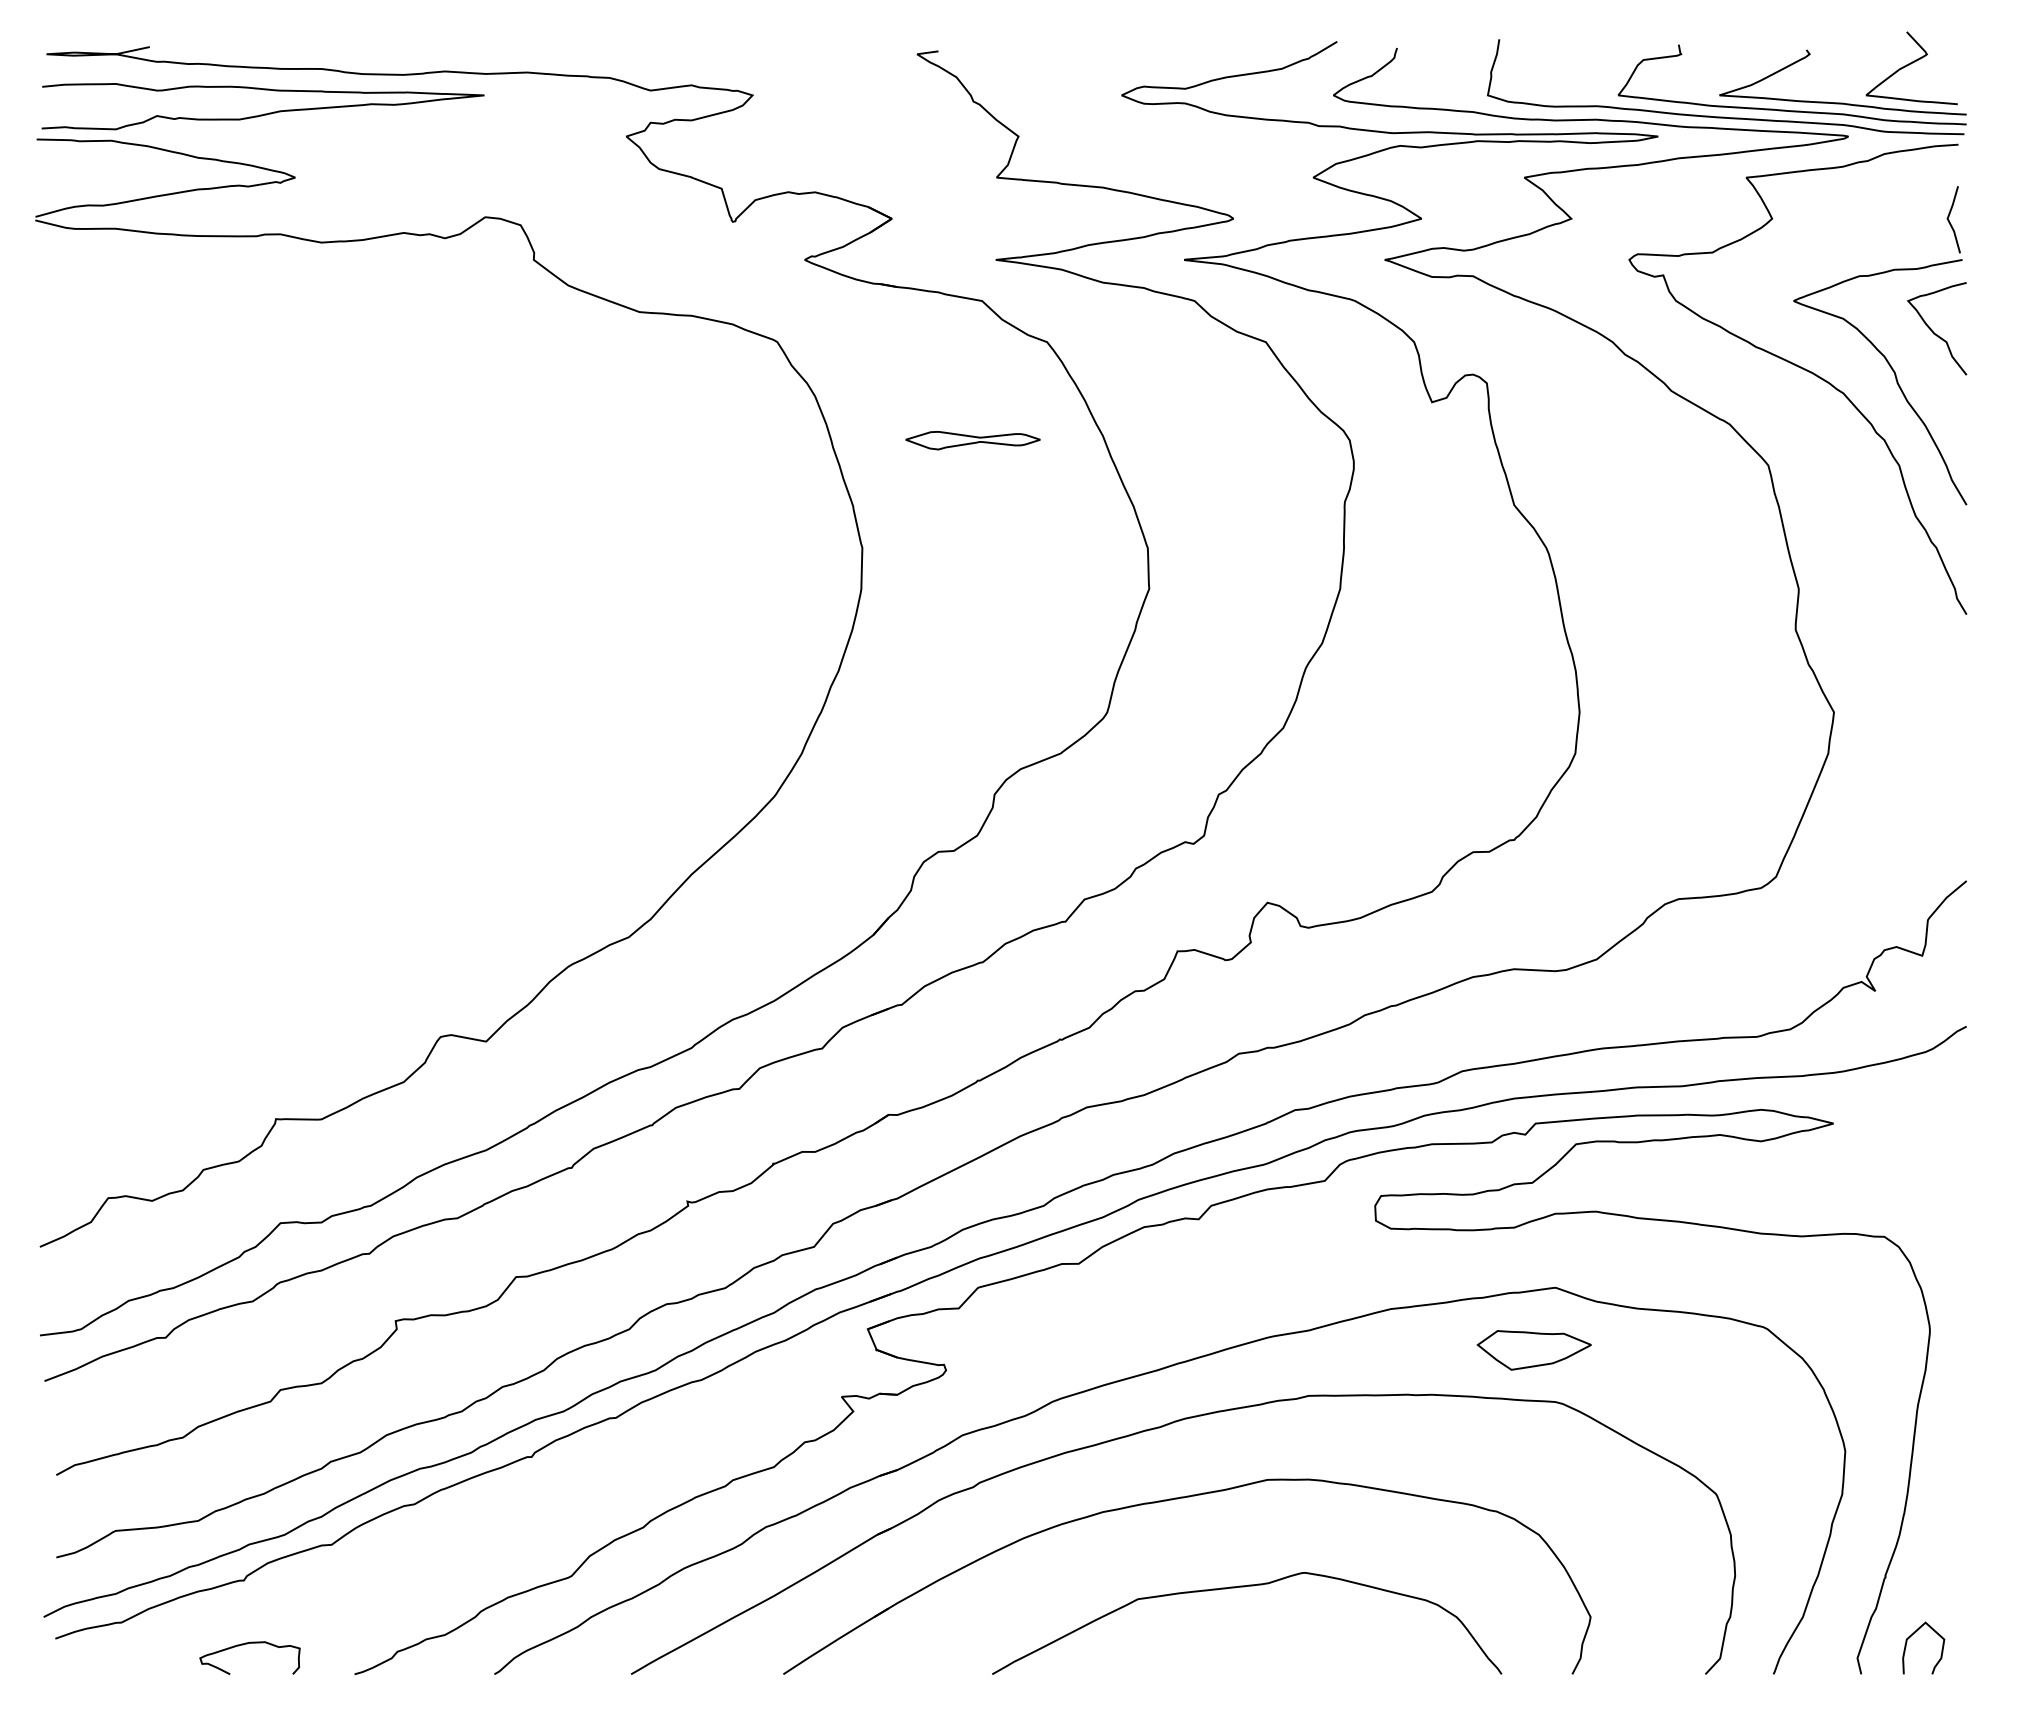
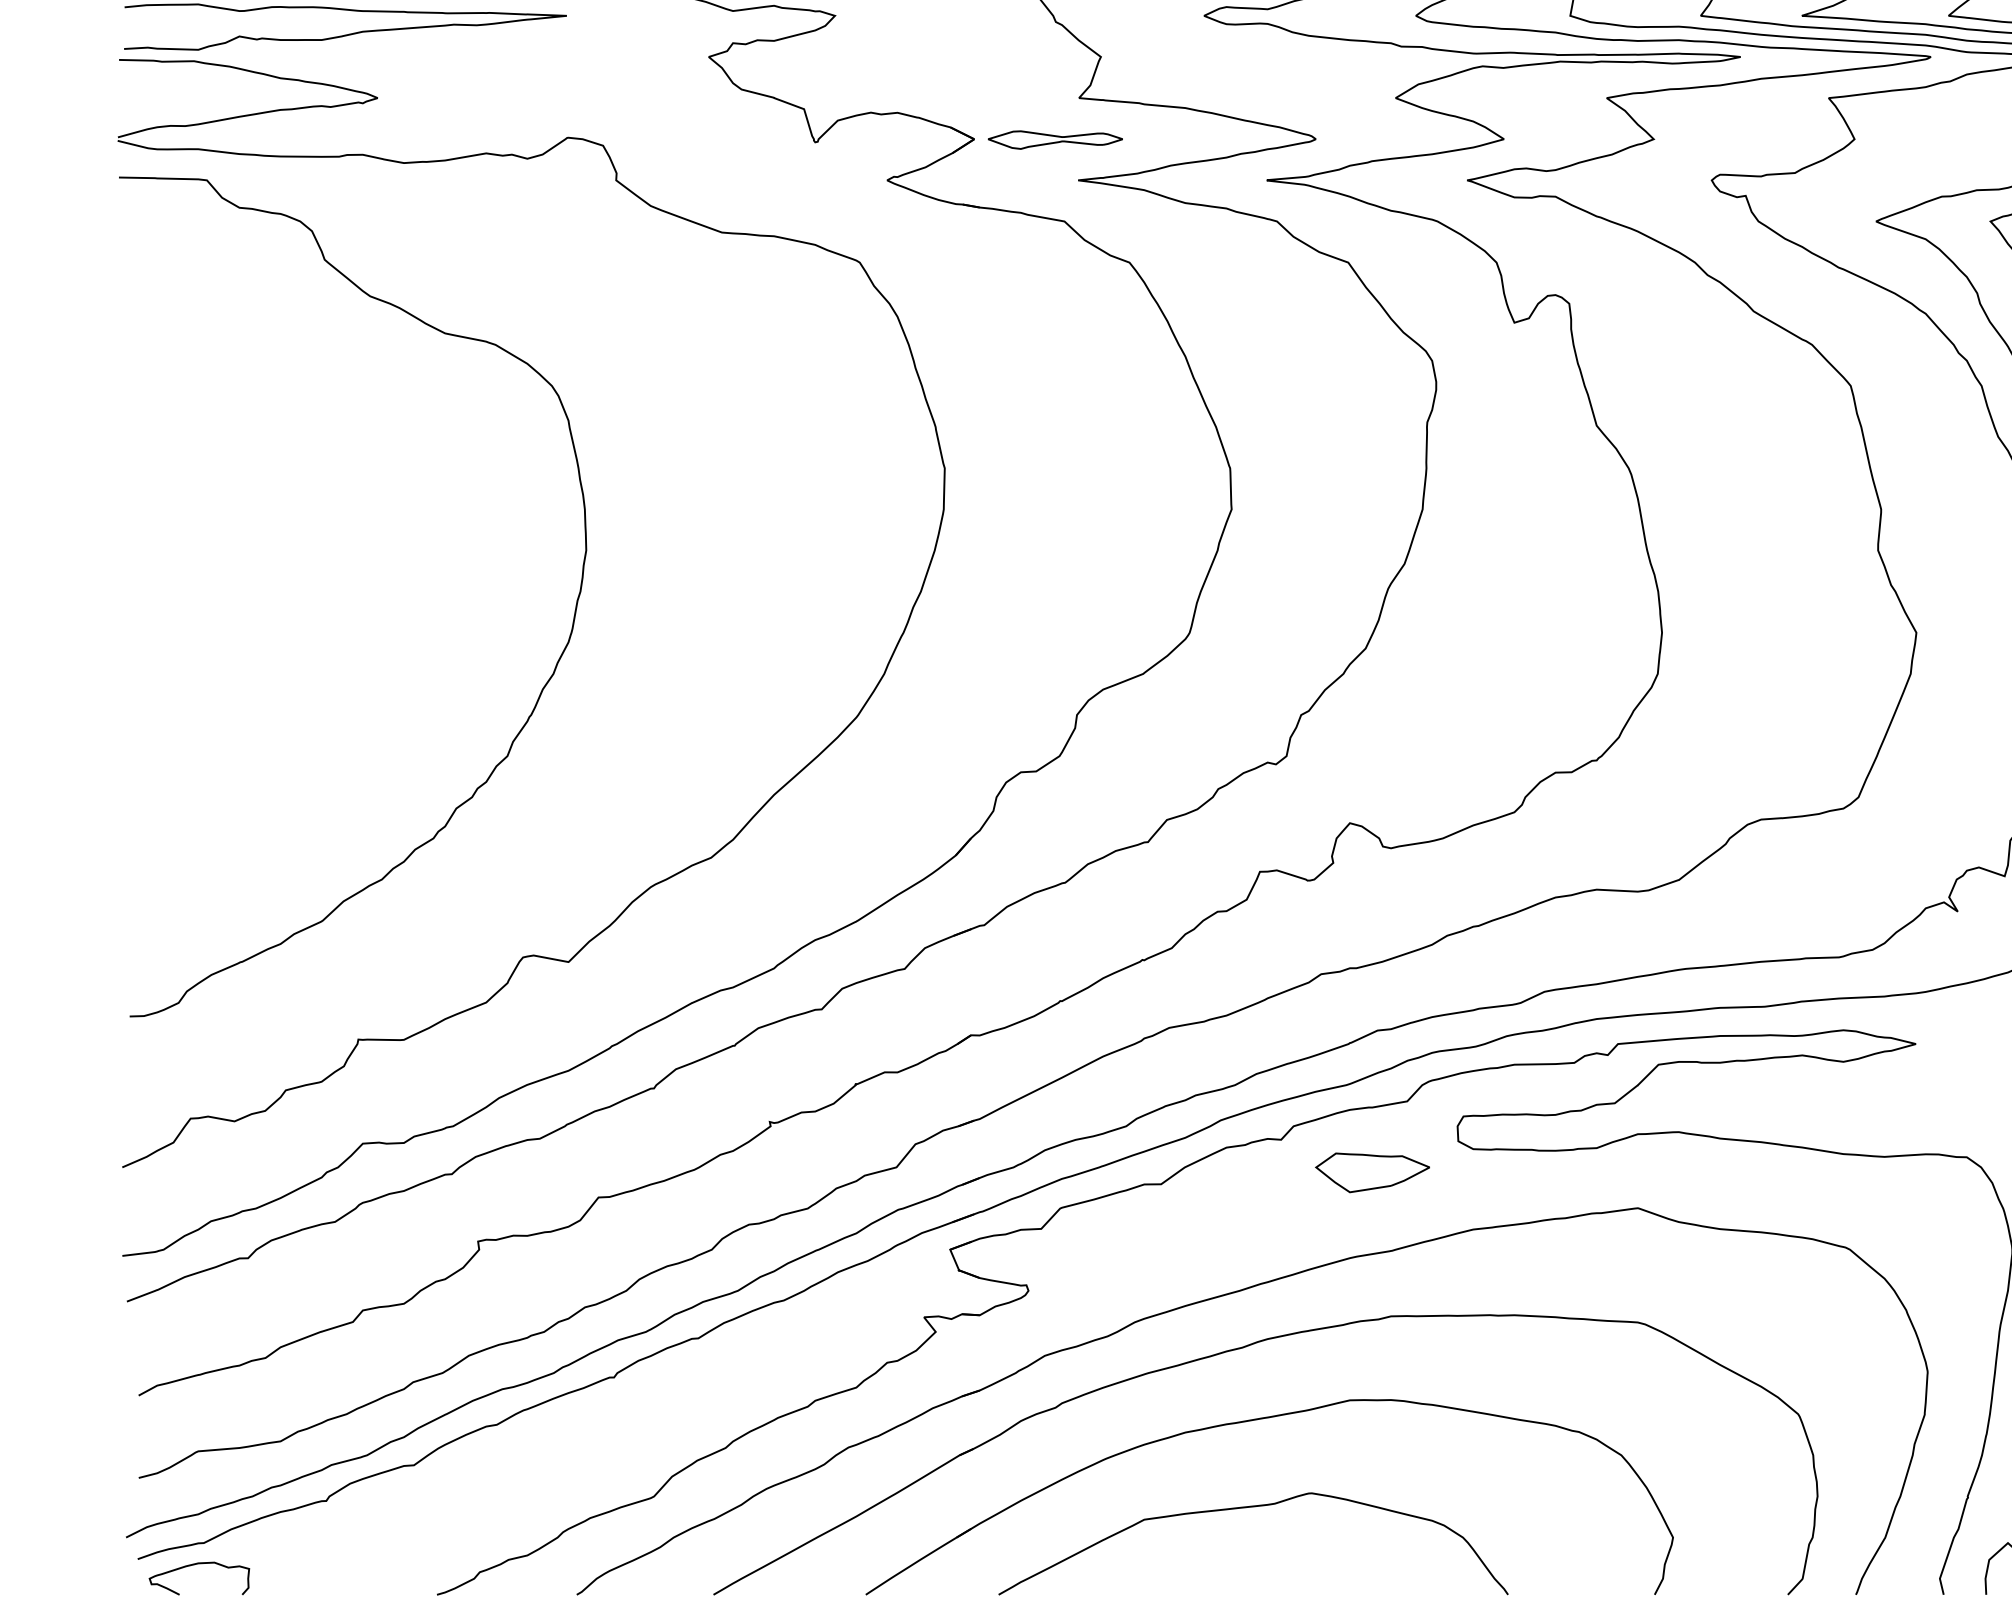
part: (972, 440) -> (1054, 139), moved
curve: (458, 770) -> (540, 690), added
part: (1533, 1350) -> (1371, 1172), moved
curve: (1244, 1587) -> (1250, 1507), moved
curve: (247, 1644) -> (196, 1564), moved

